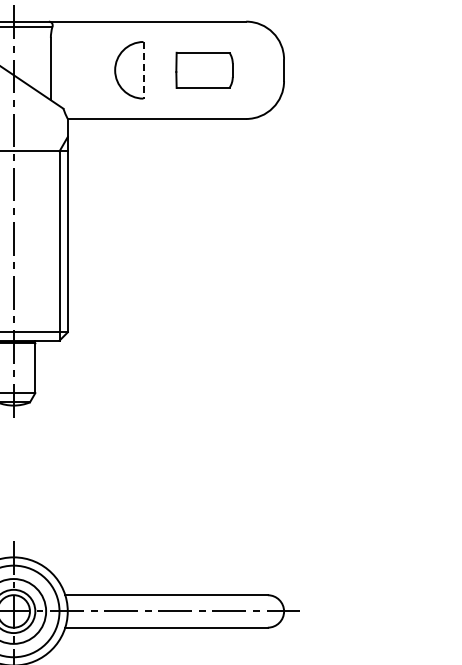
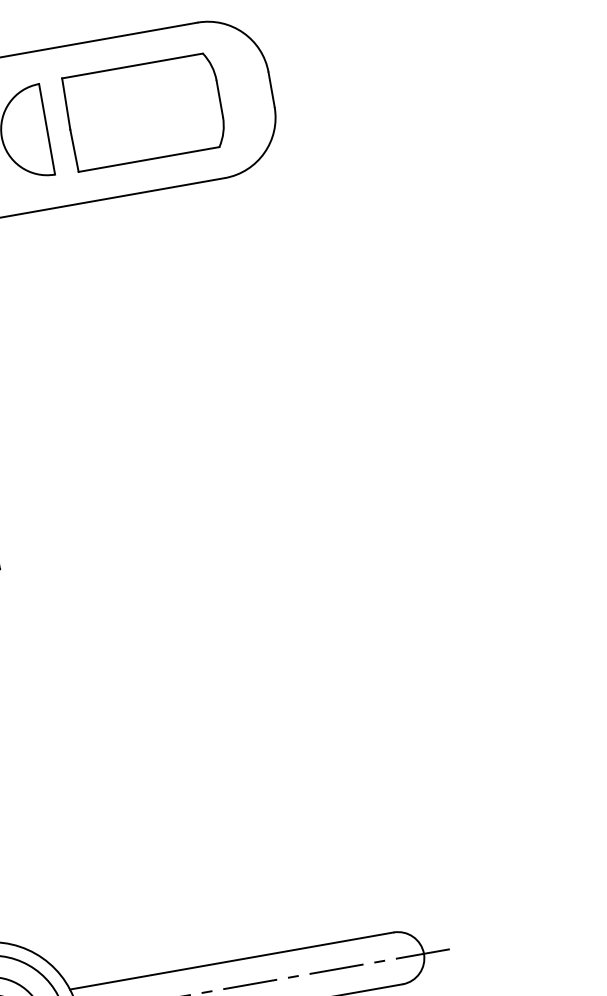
line: (143, 70) -> (47, 129), dashed -> solid
part: (204, 70) -> (144, 112), size x1.67

